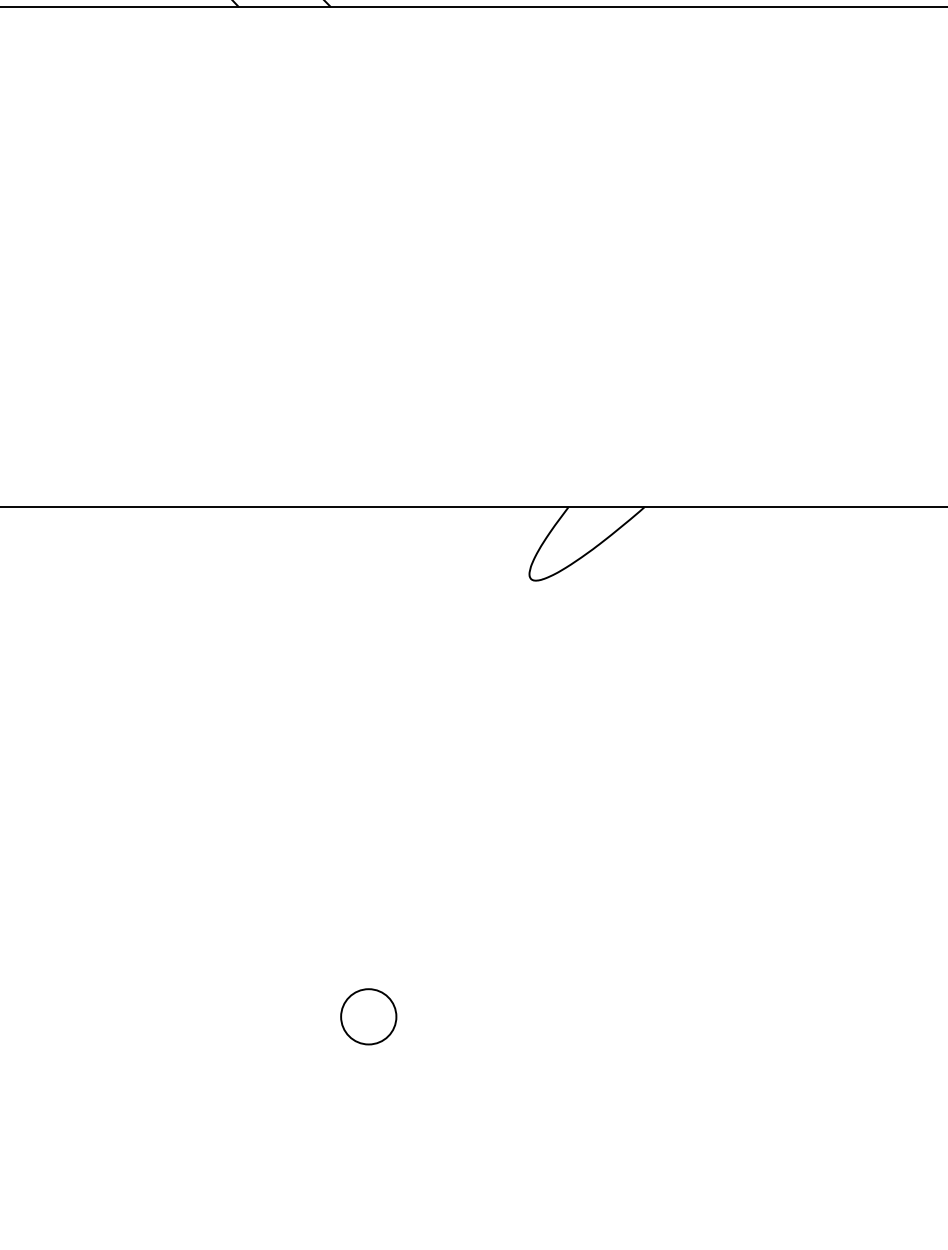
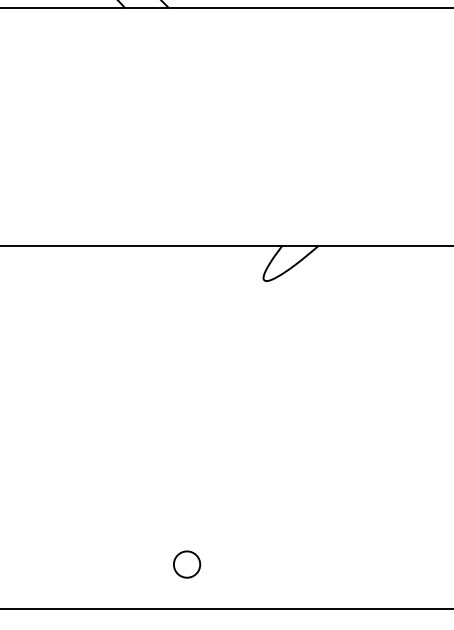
circle: (369, 1016) -> (187, 564), moved

